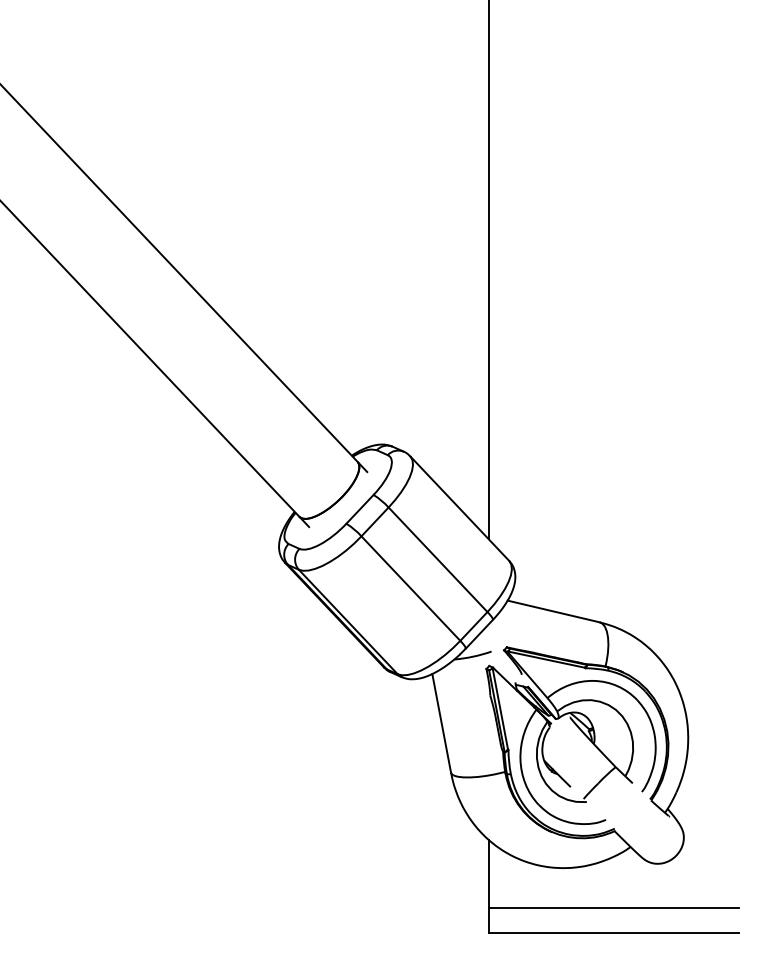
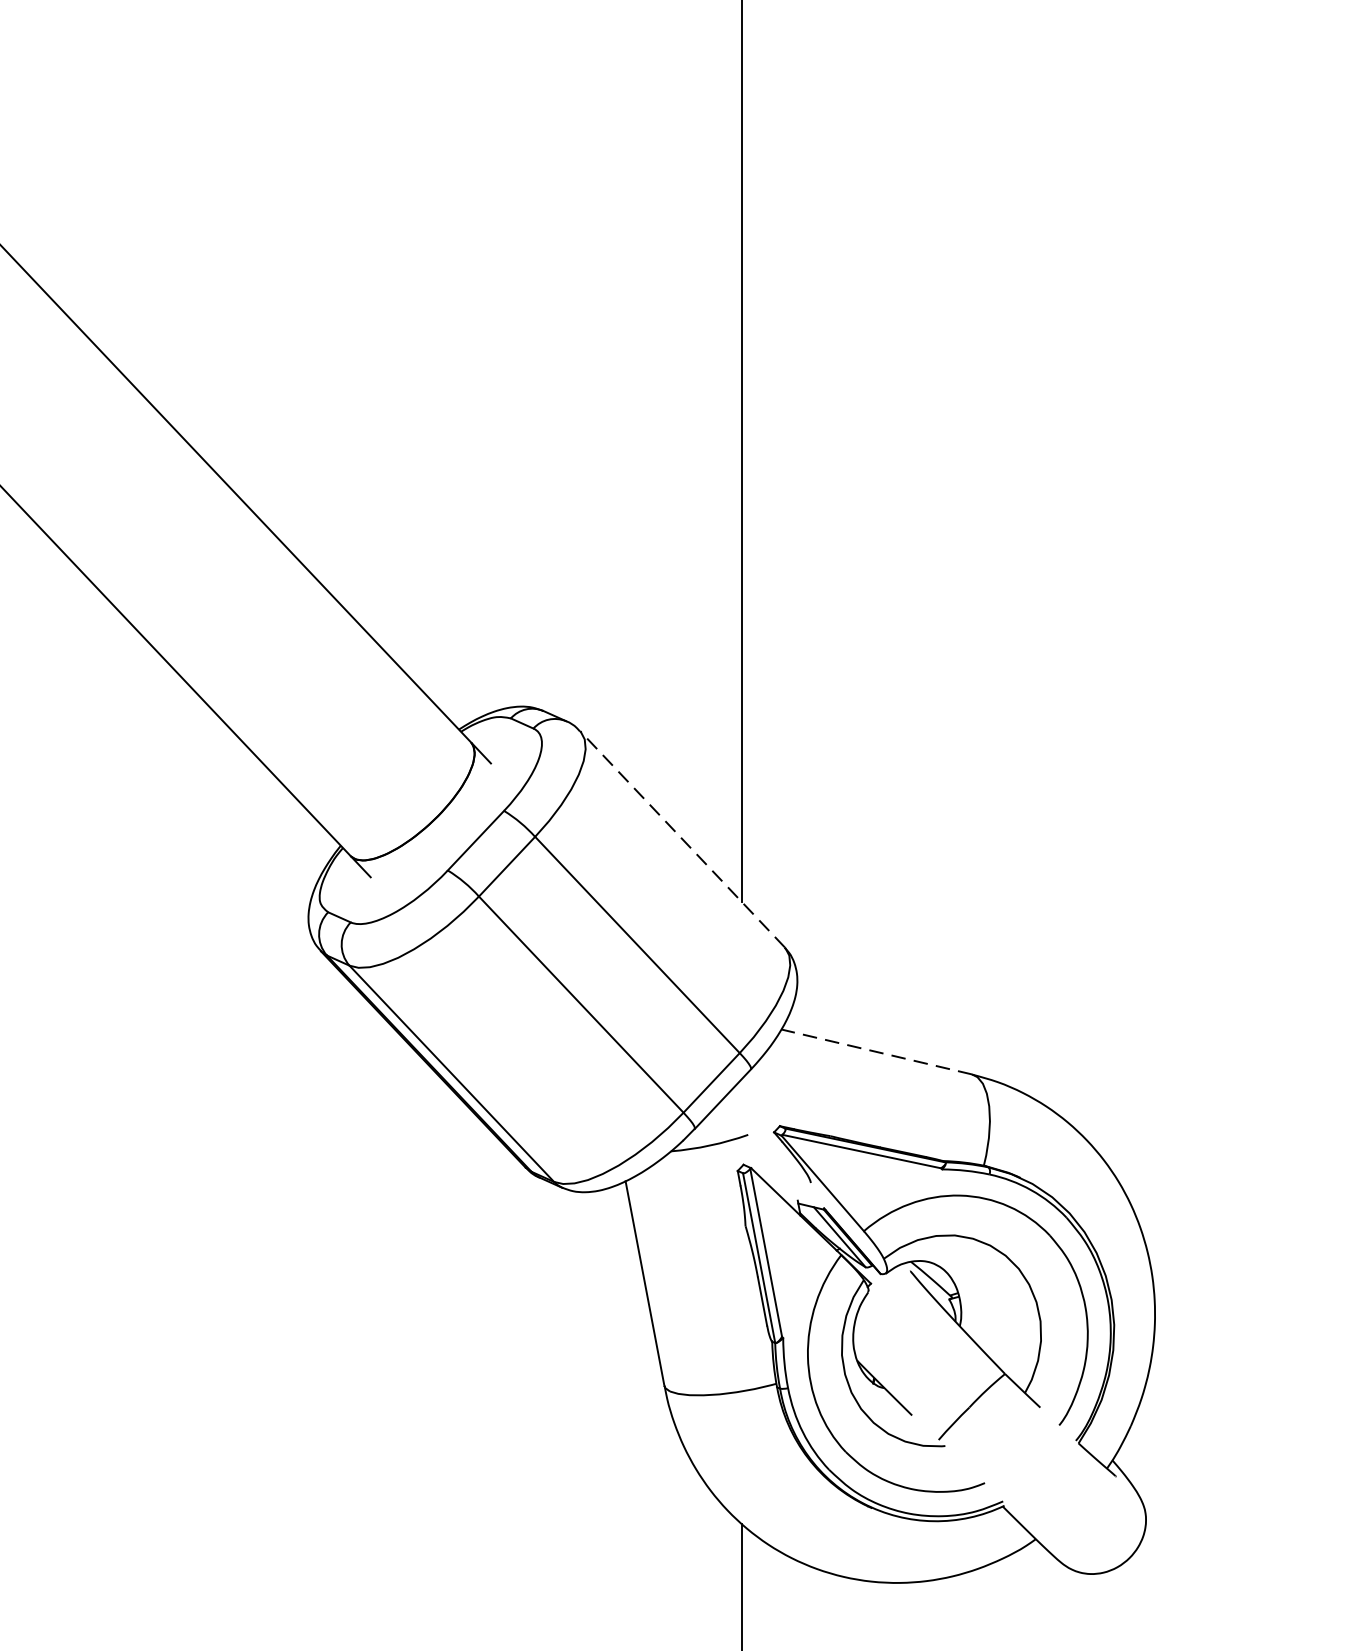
line: (459, 508) -> (681, 838), solid -> dashed
line: (553, 611) -> (876, 1051), solid -> dashed

